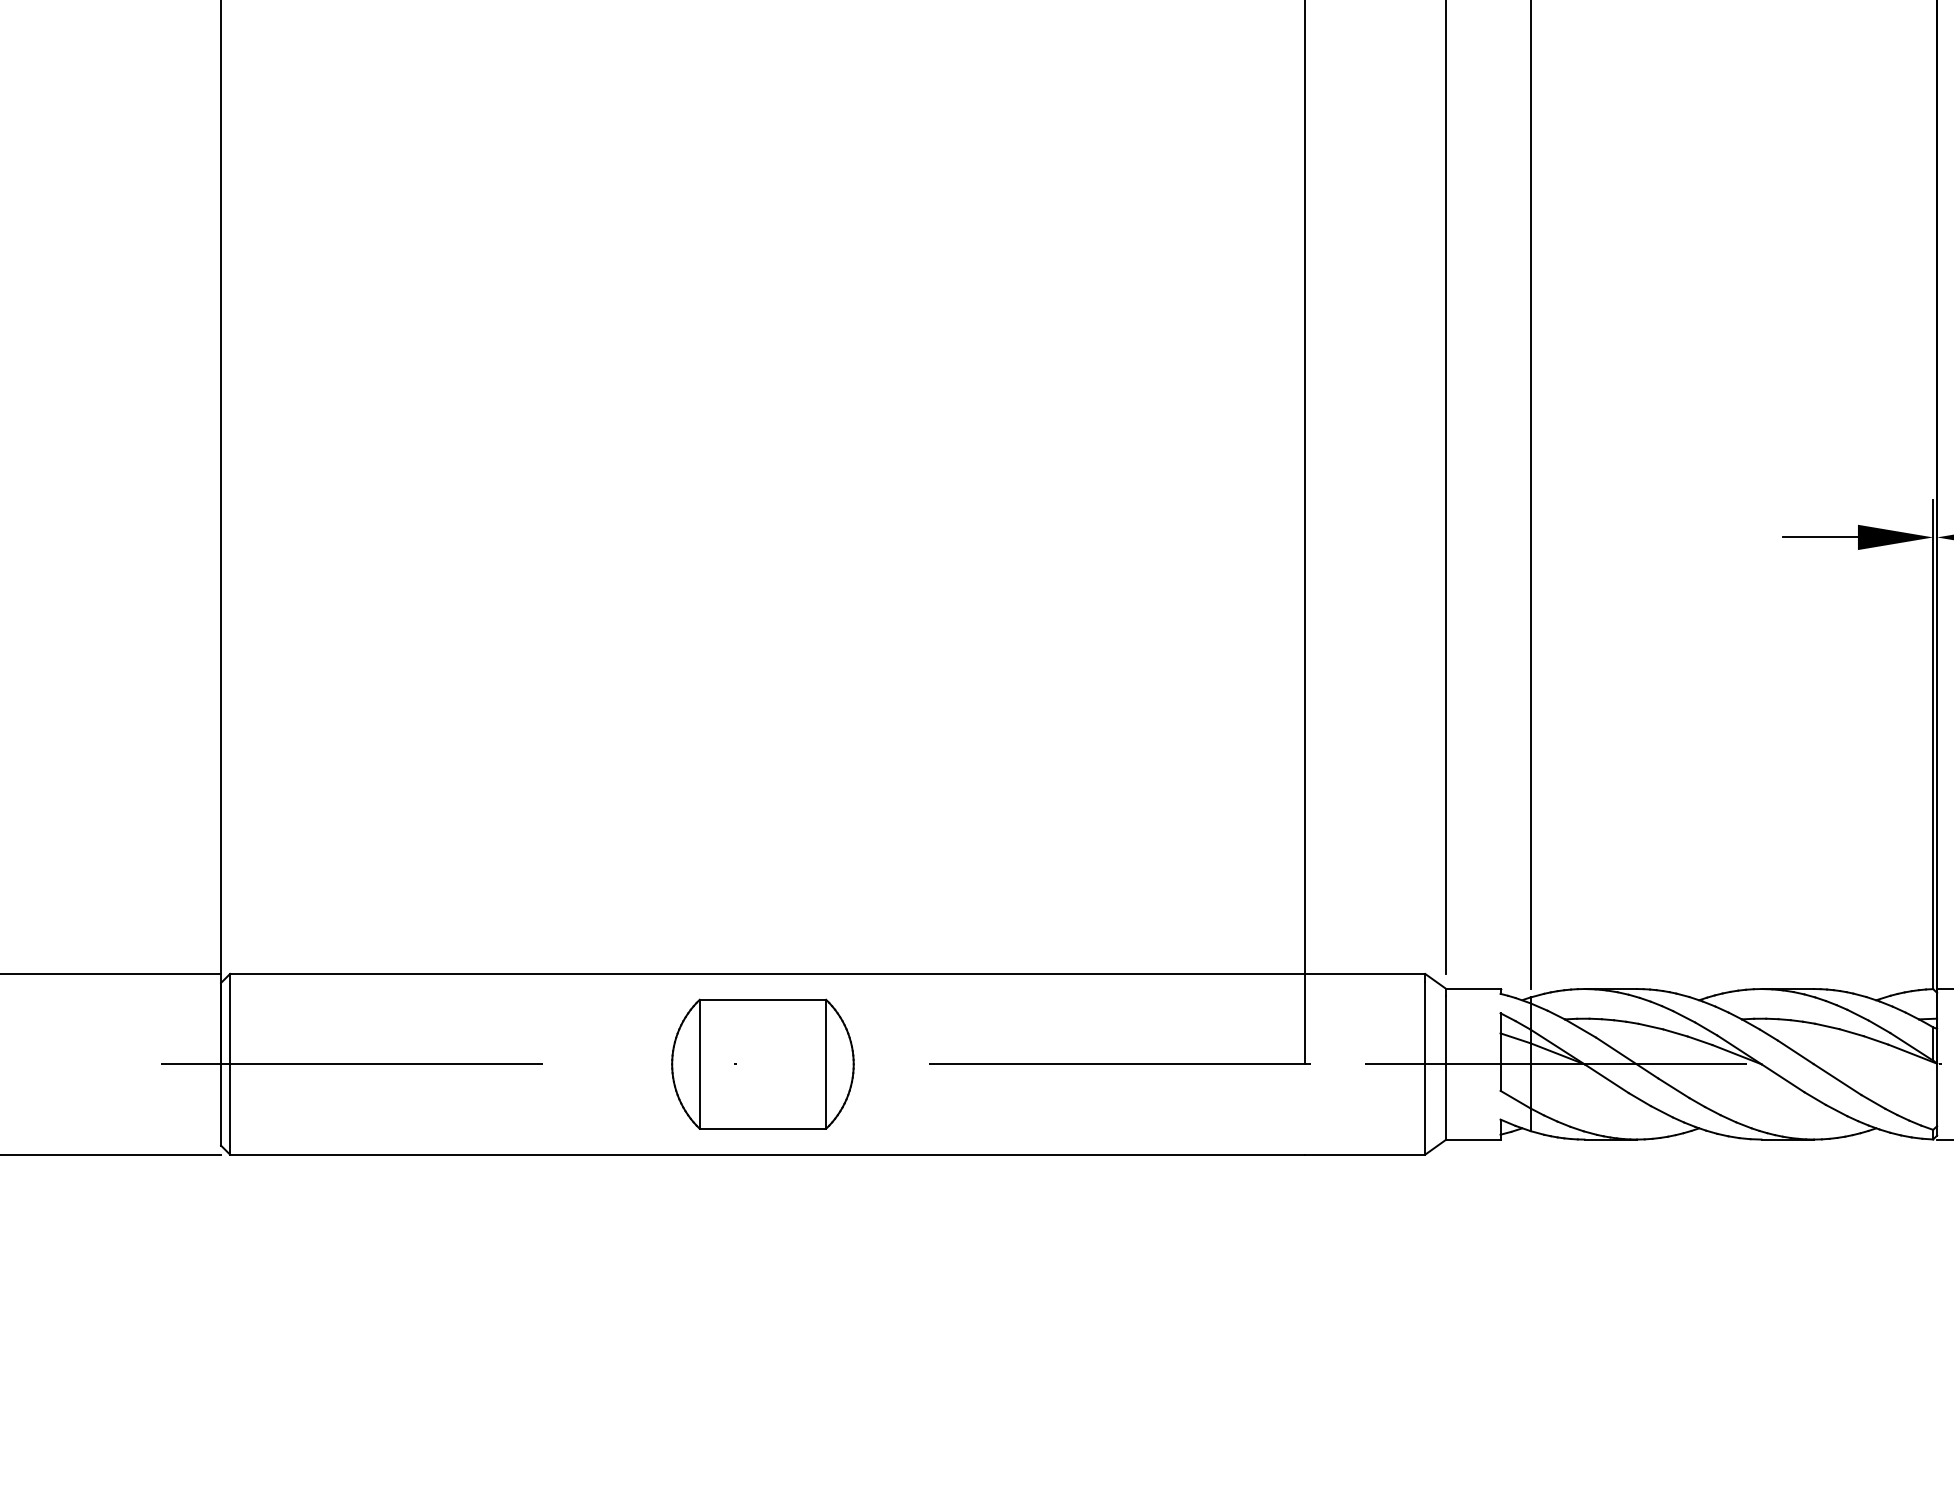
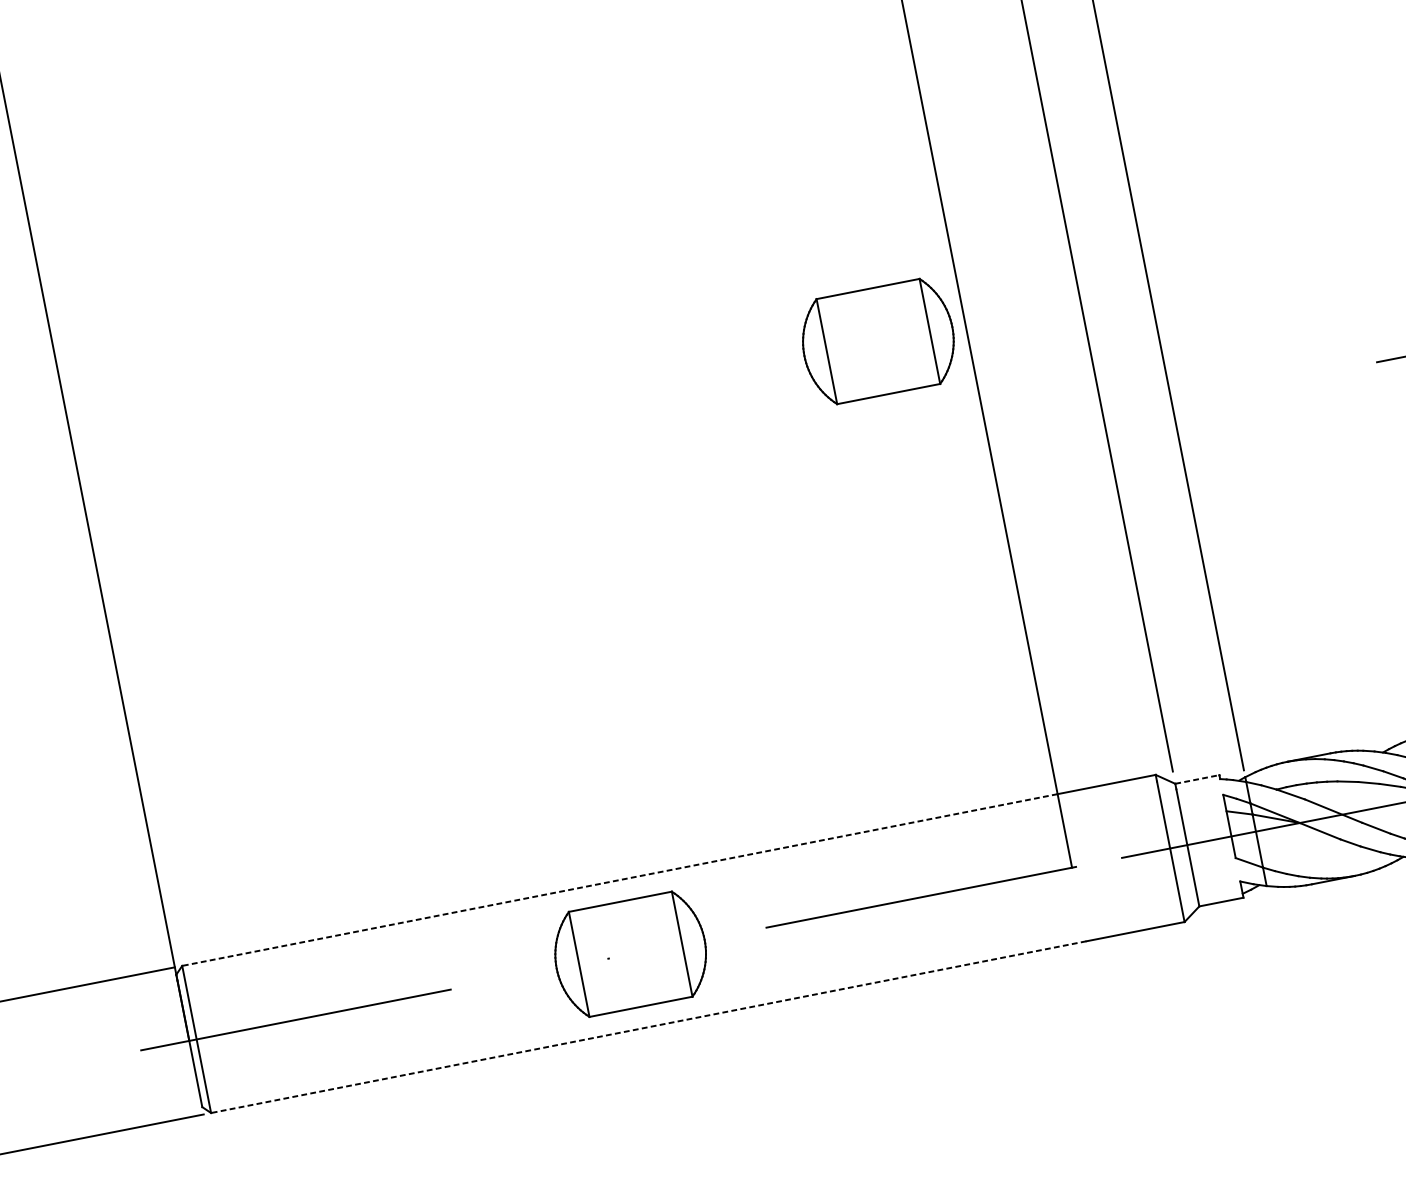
part: (1197, 396) -> (877, 340), added
line: (766, 973) -> (619, 879), solid -> dashed
line: (1473, 989) -> (1197, 779), solid -> dashed
line: (766, 1154) -> (647, 1027), solid -> dashed

